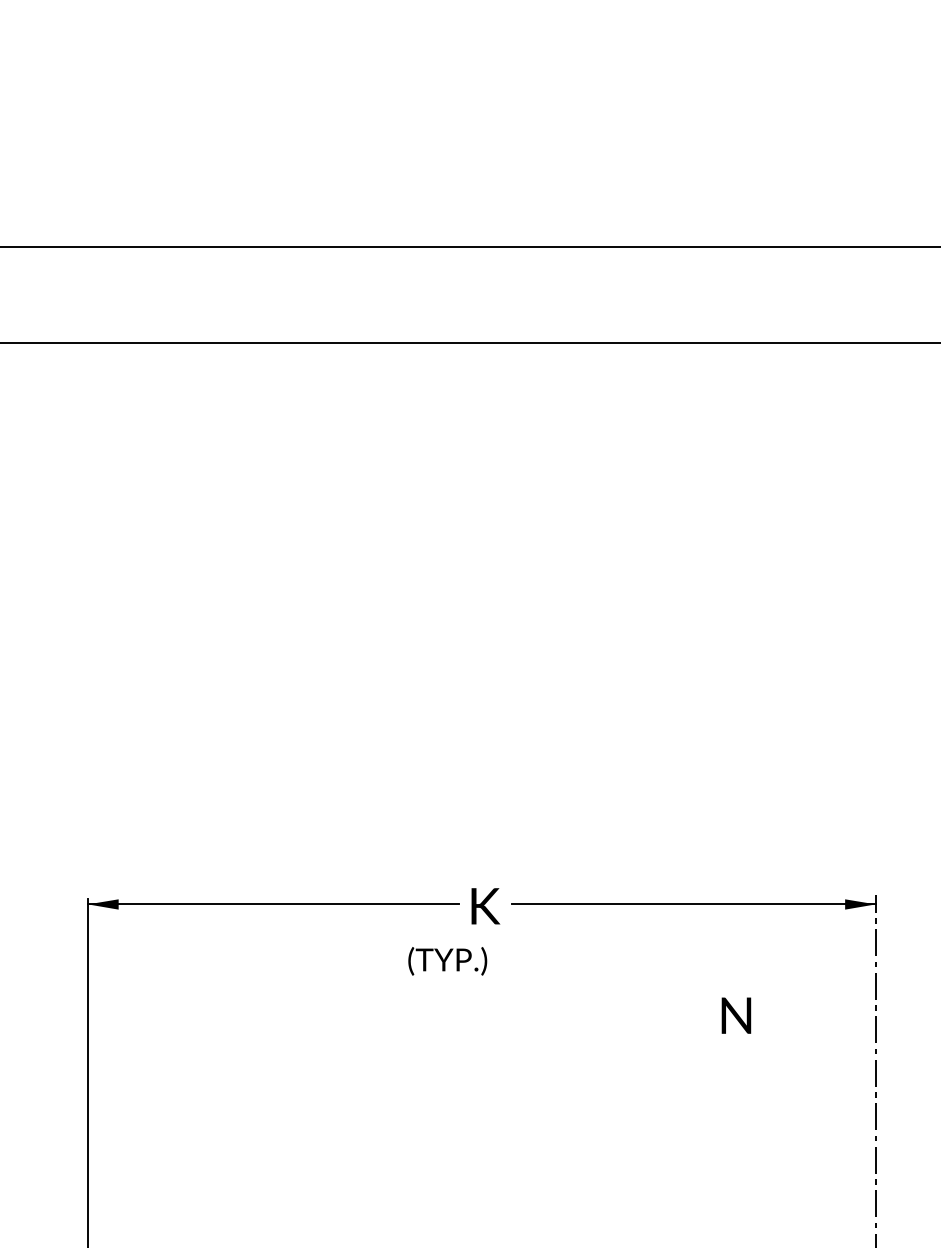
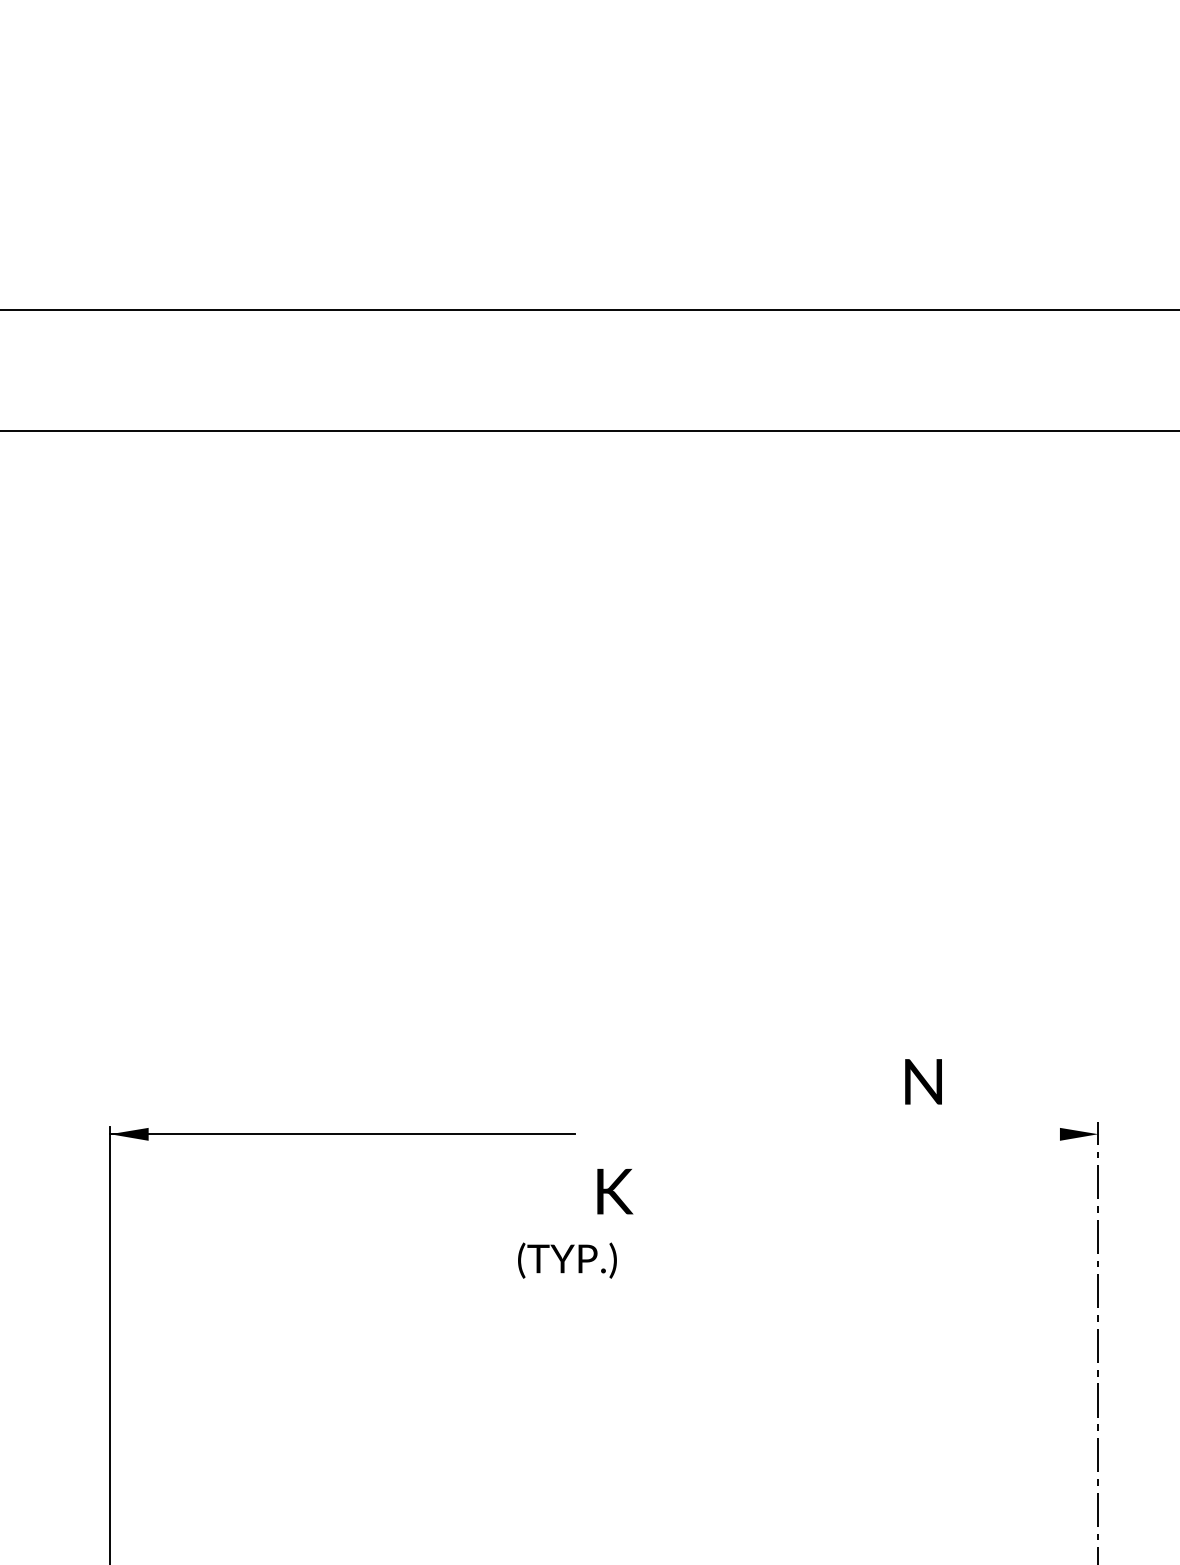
line: (693, 904) -> (869, 1134), removed
text: (454, 931) -> (575, 1223), moved
text: (736, 1015) -> (923, 1081), moved

